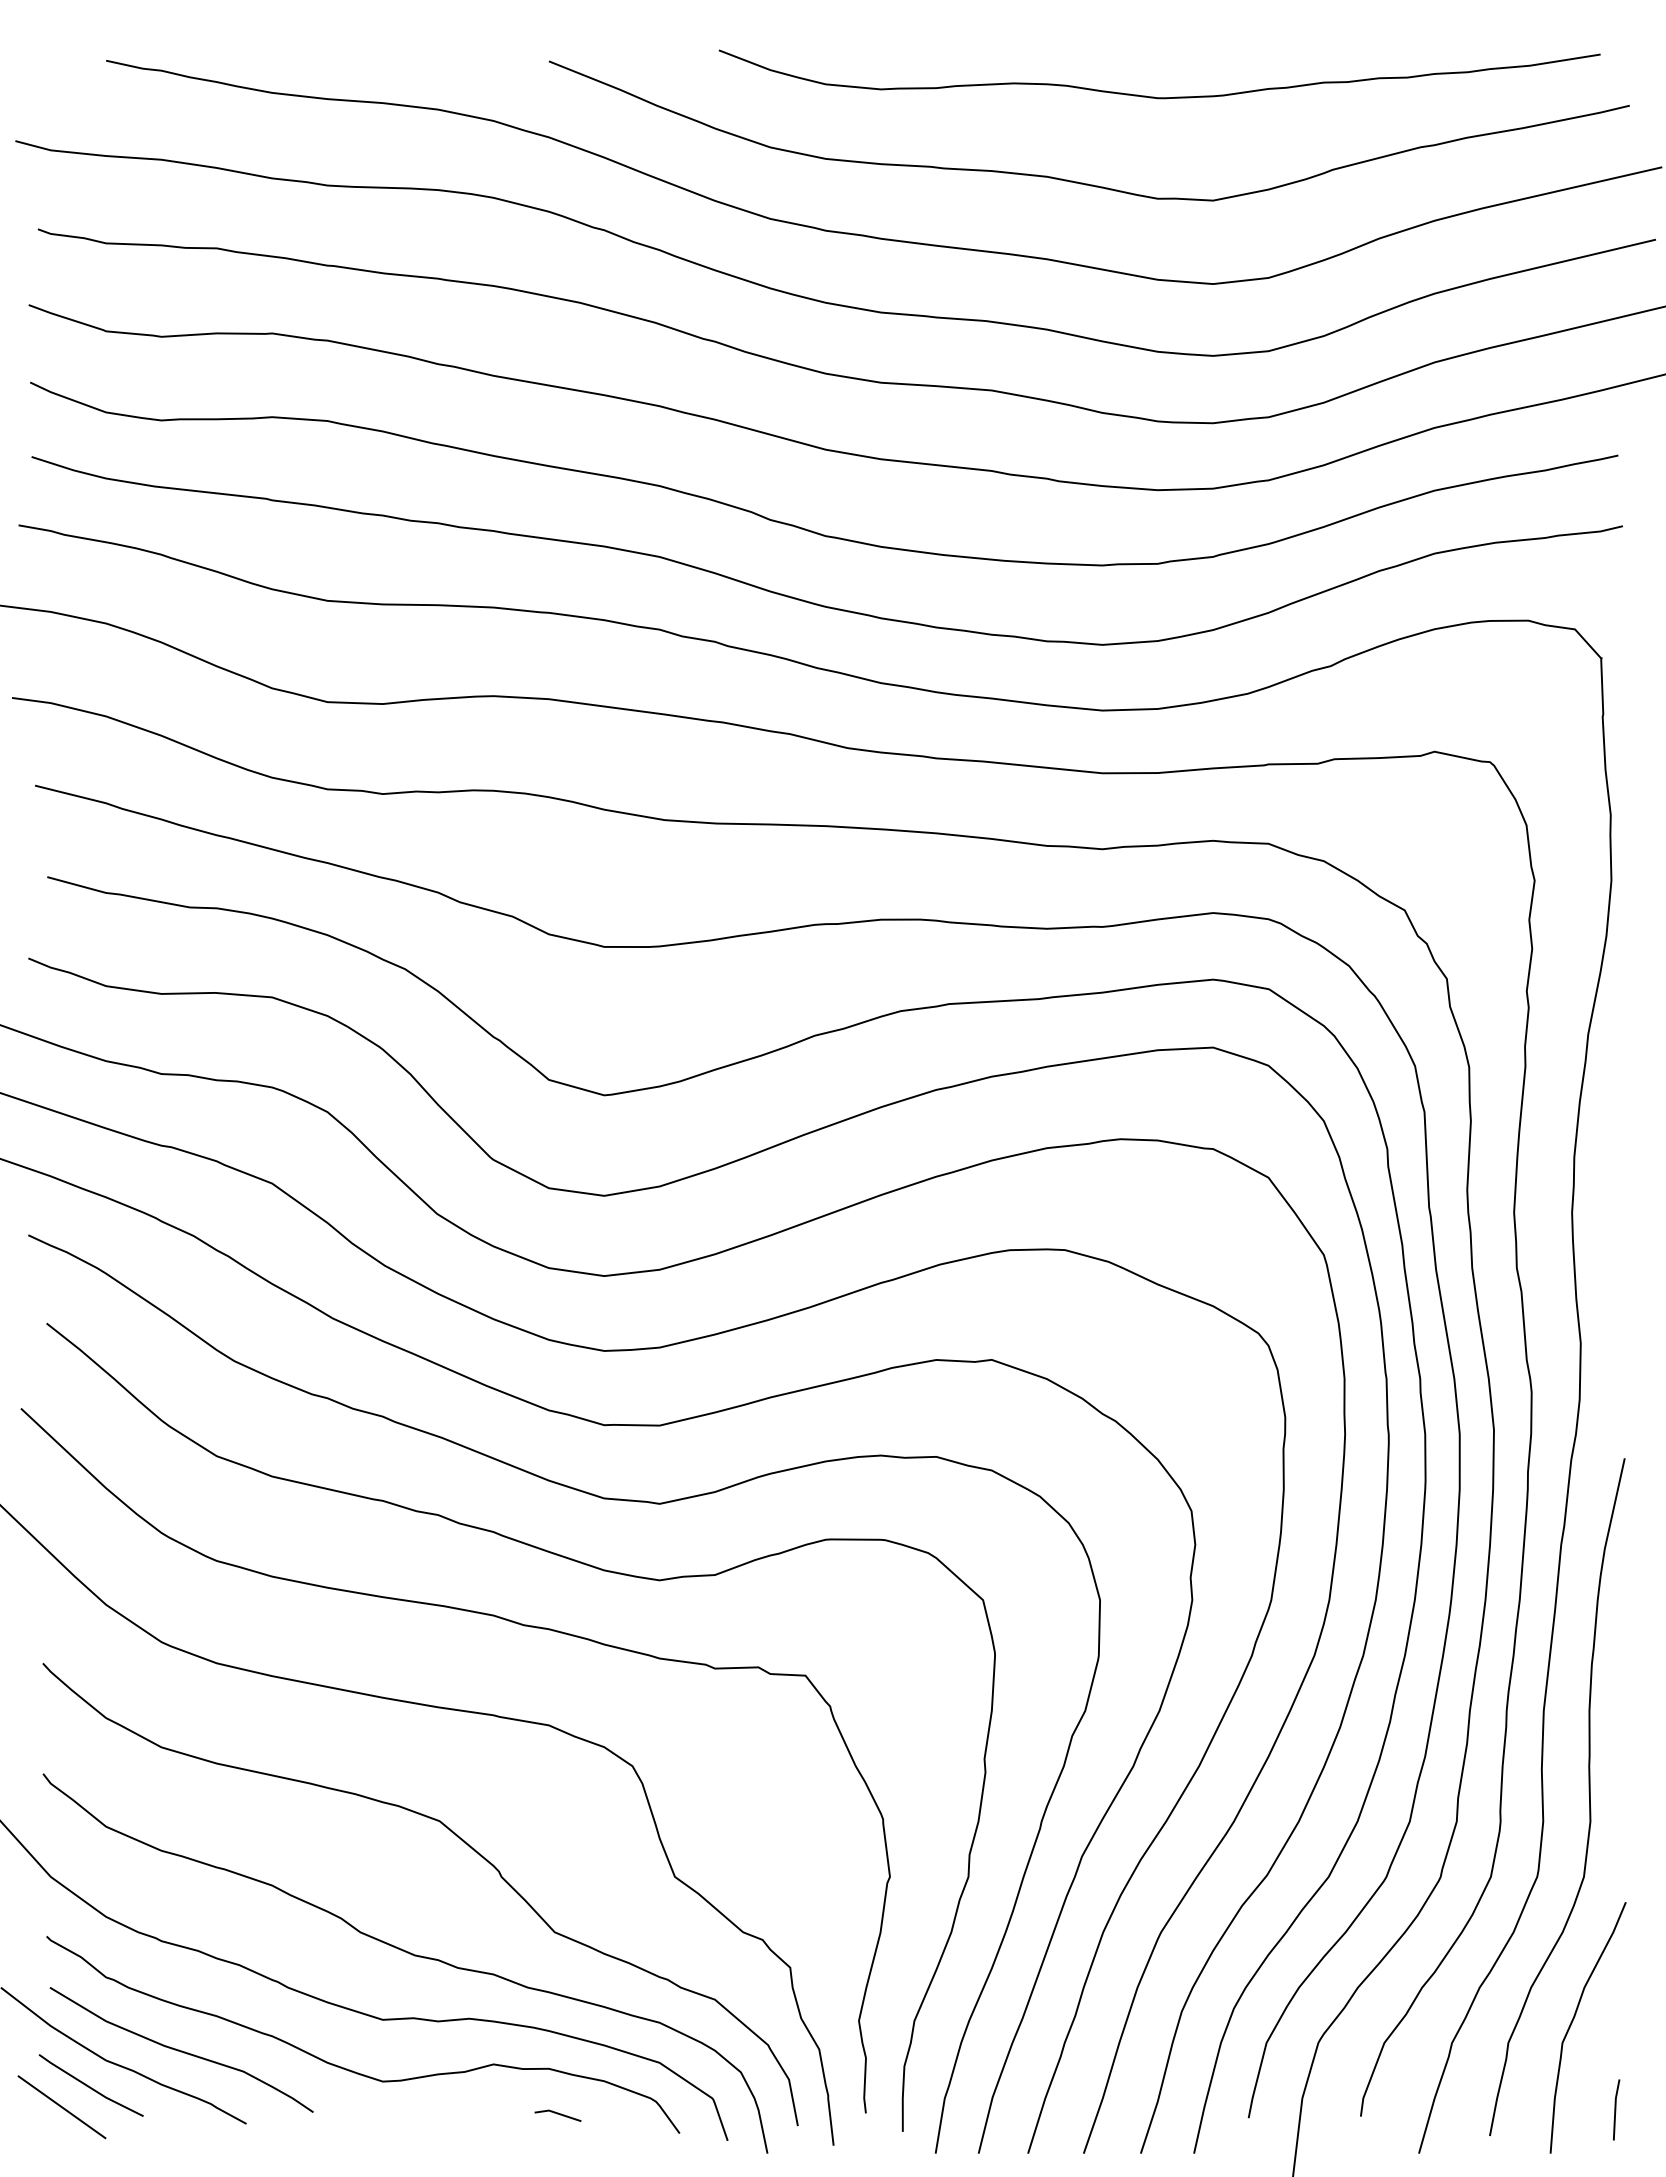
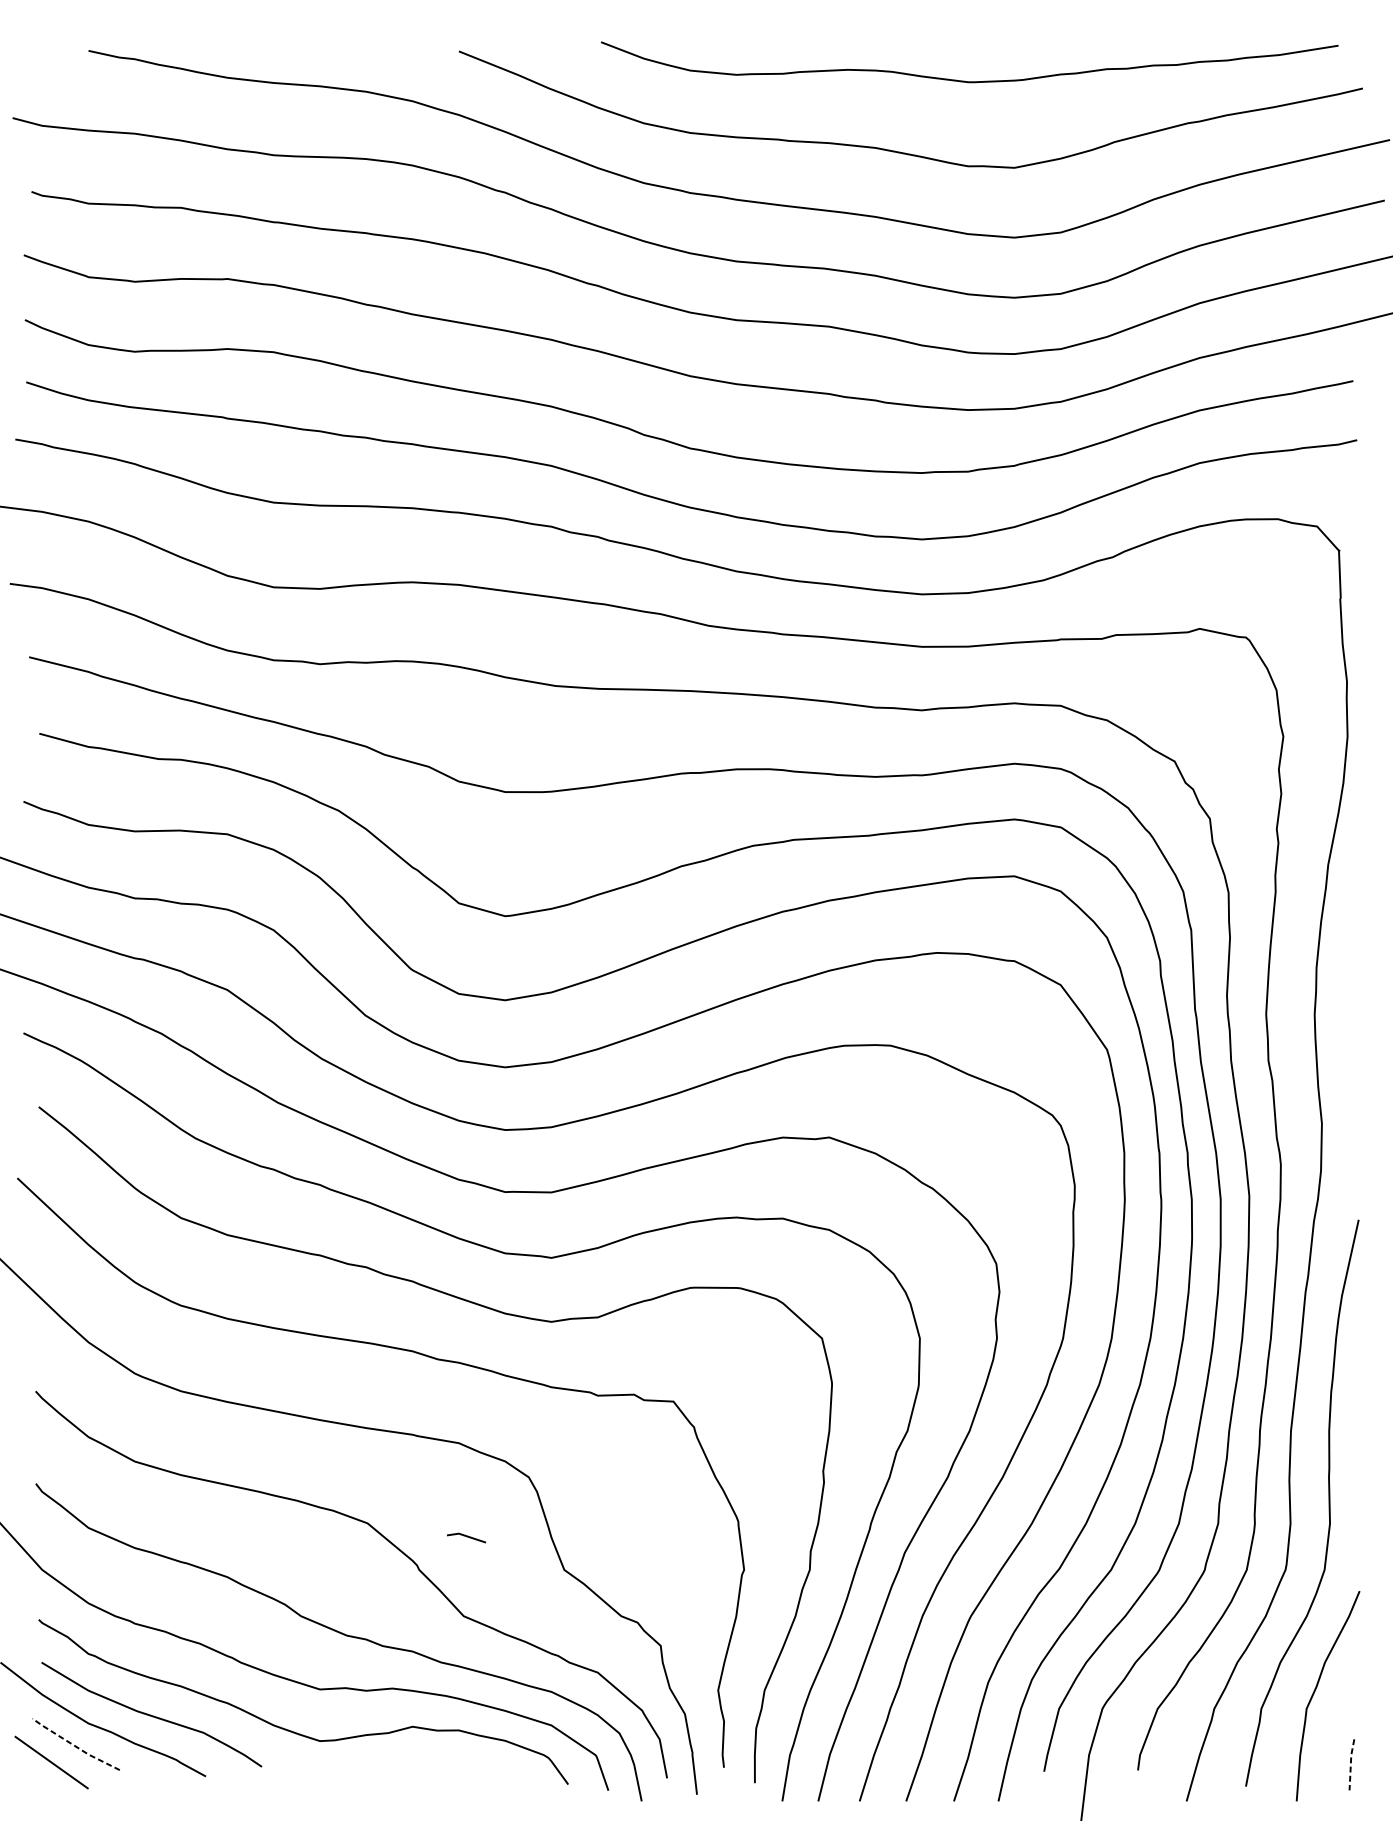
line: (89, 2087) -> (74, 1746), solid -> dashed
line: (1615, 2109) -> (1350, 1764), solid -> dashed
line: (557, 2114) -> (466, 1536), moved

